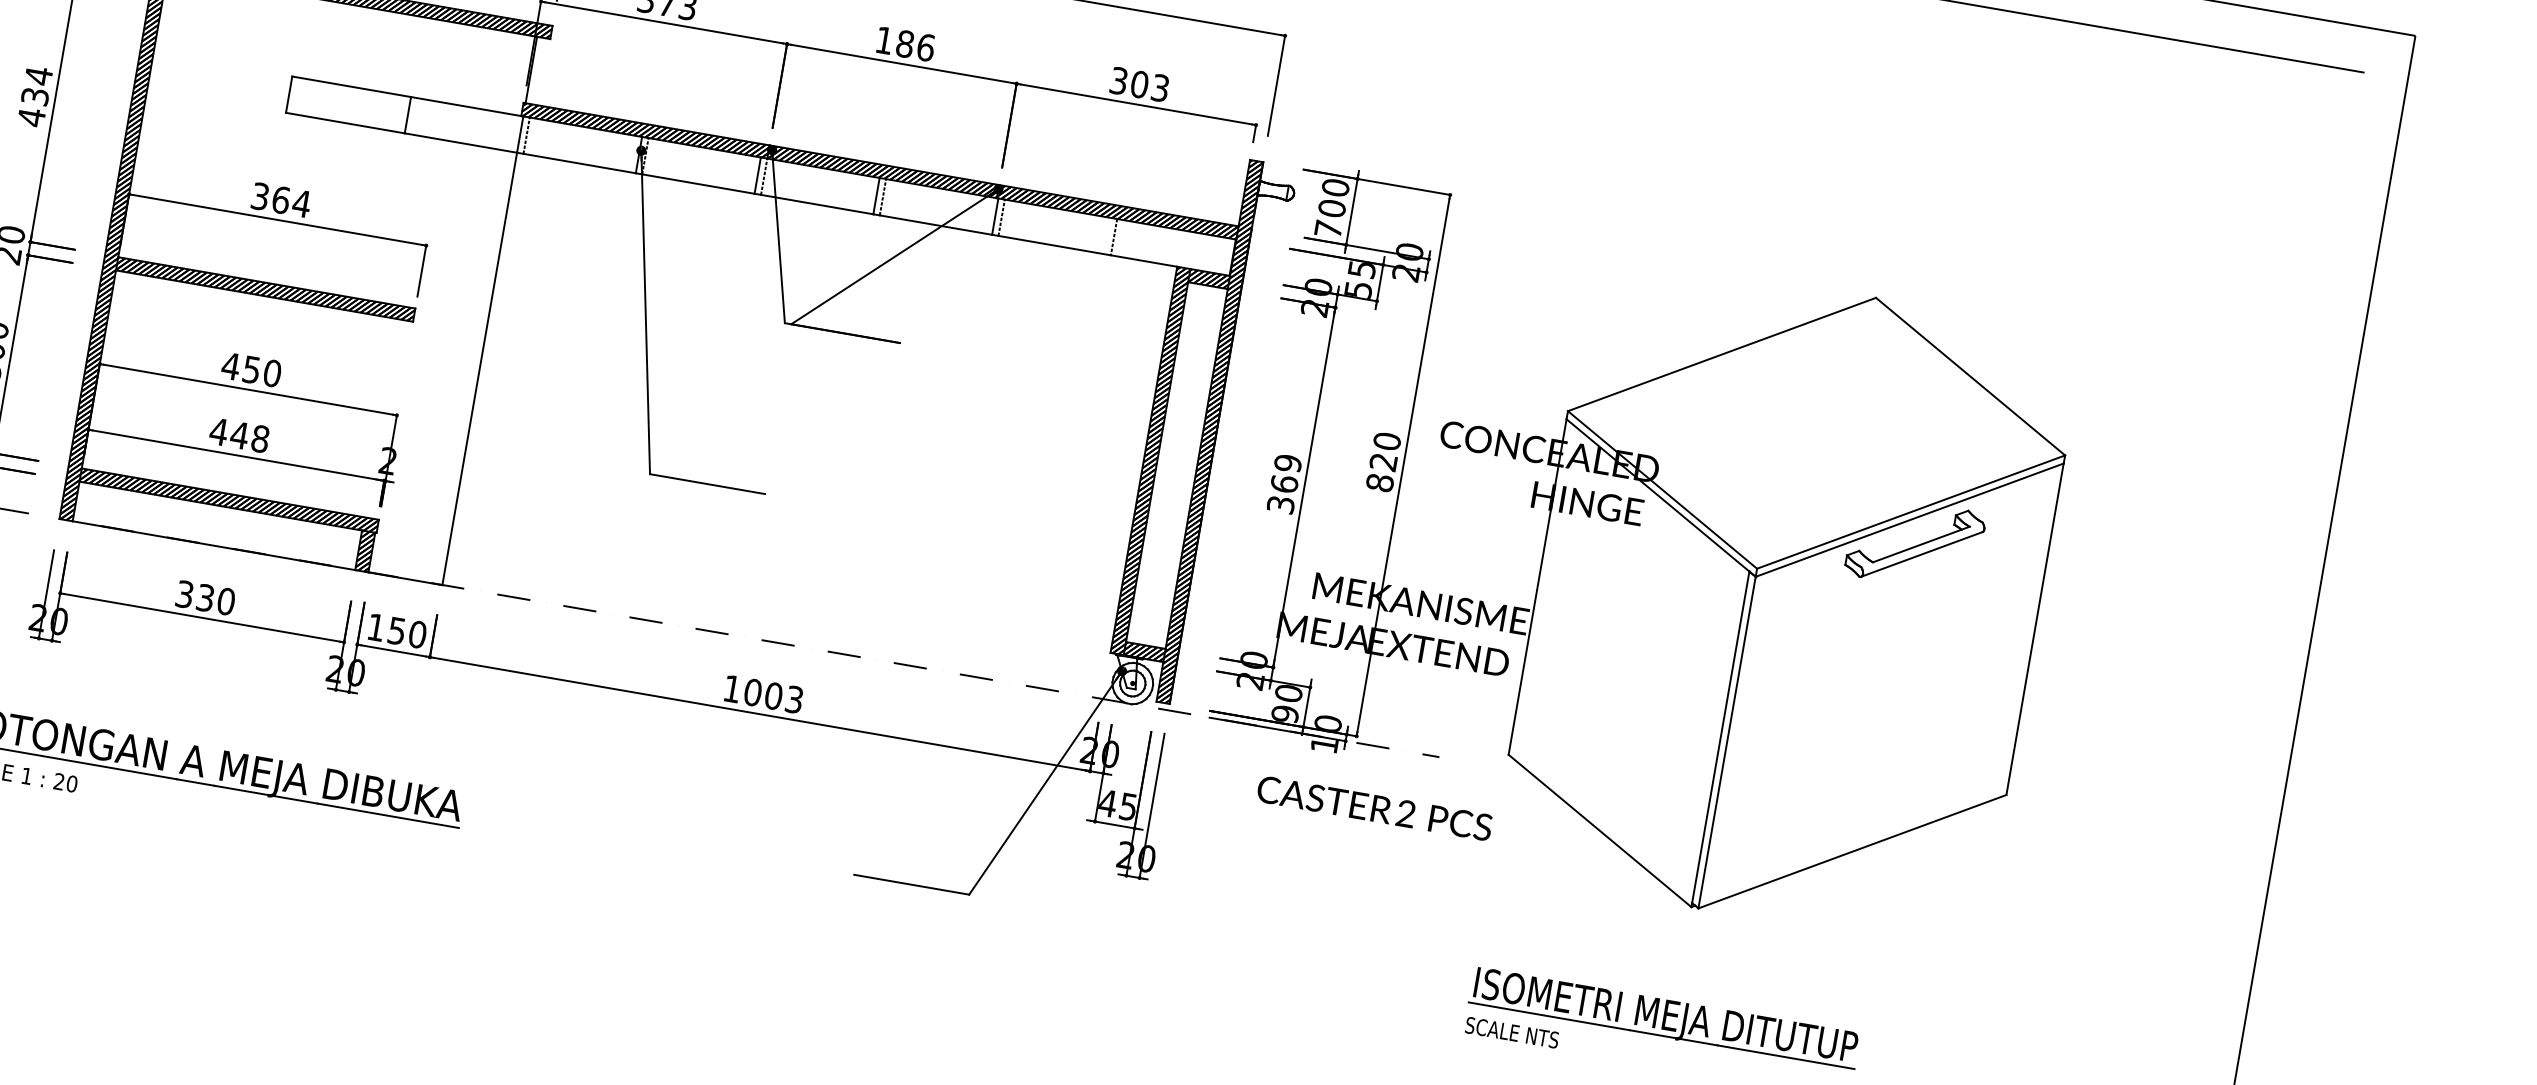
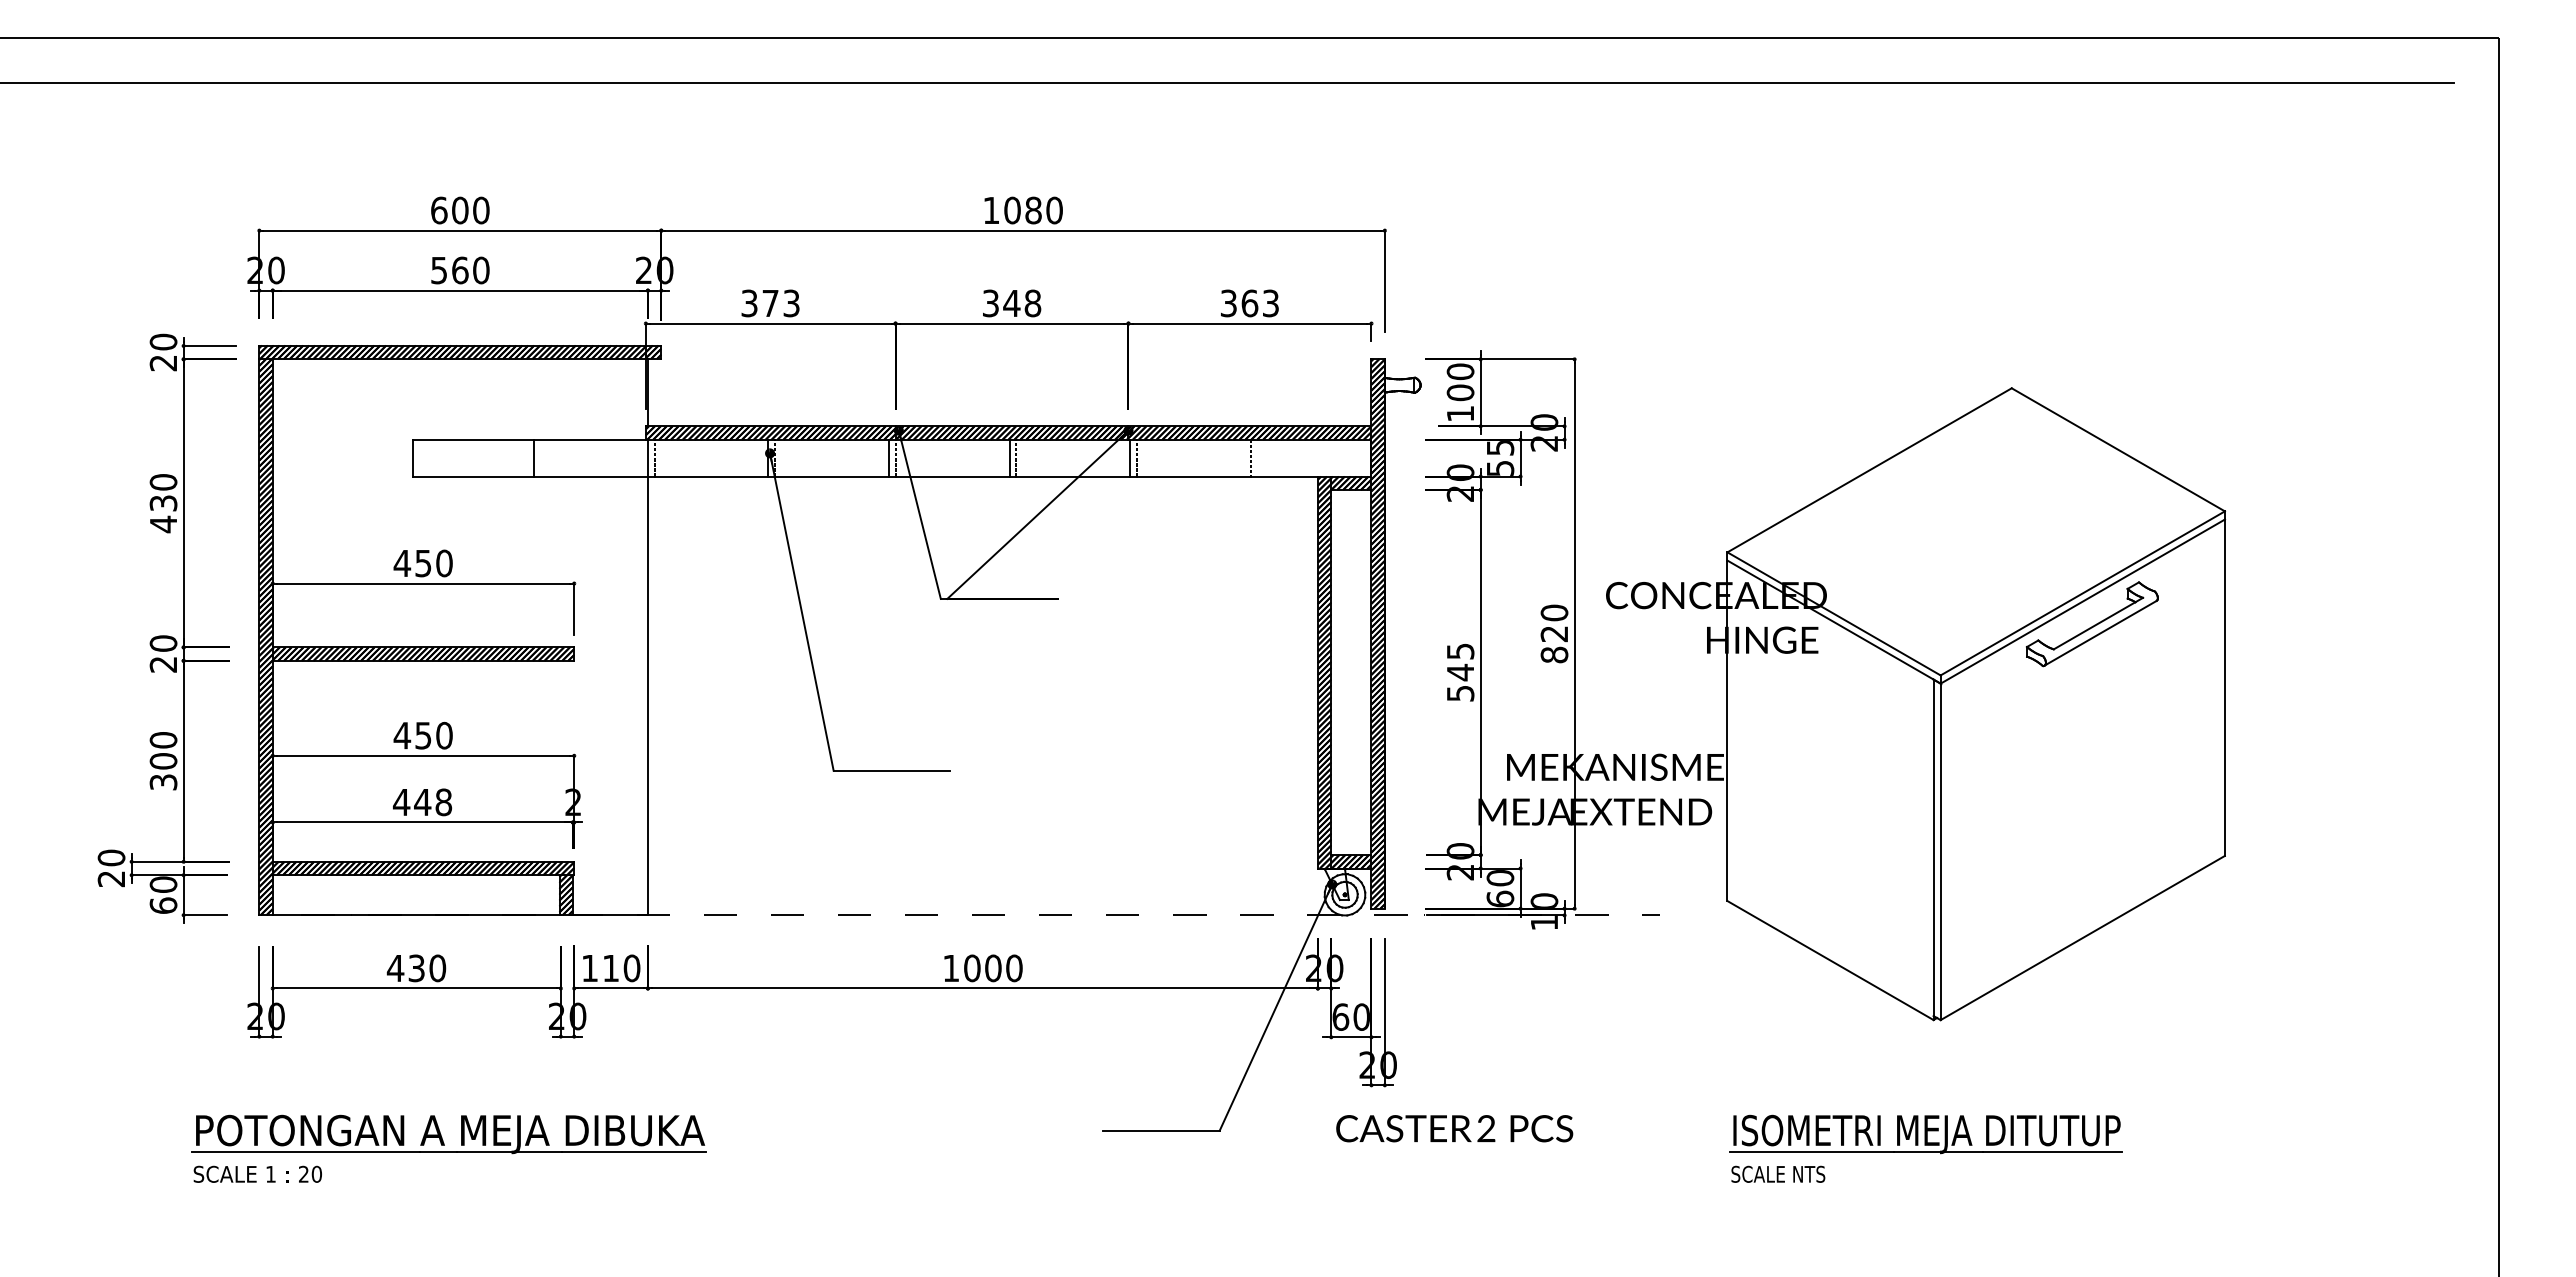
text: (905, 44) -> (1012, 303), 186 -> 348
text: (38, 76) -> (163, 482), 434 -> 430
text: (1139, 83) -> (1249, 302), 303 -> 363
text: (281, 200) -> (423, 563), 364 -> 450
text: (1328, 228) -> (1460, 413), 700 -> 100
text: (1284, 483) -> (1460, 671), 369 -> 545
text: (184, 594) -> (395, 968), 330 -> 430
text: (396, 631) -> (610, 968), 150 -> 110
text: (794, 699) -> (1014, 968), 1003 -> 1000
text: (1285, 713) -> (1500, 898), 90 -> 60
text: (1117, 804) -> (1350, 1016), 45 -> 60
text: (1374, 808) -> (1454, 1128), moved

